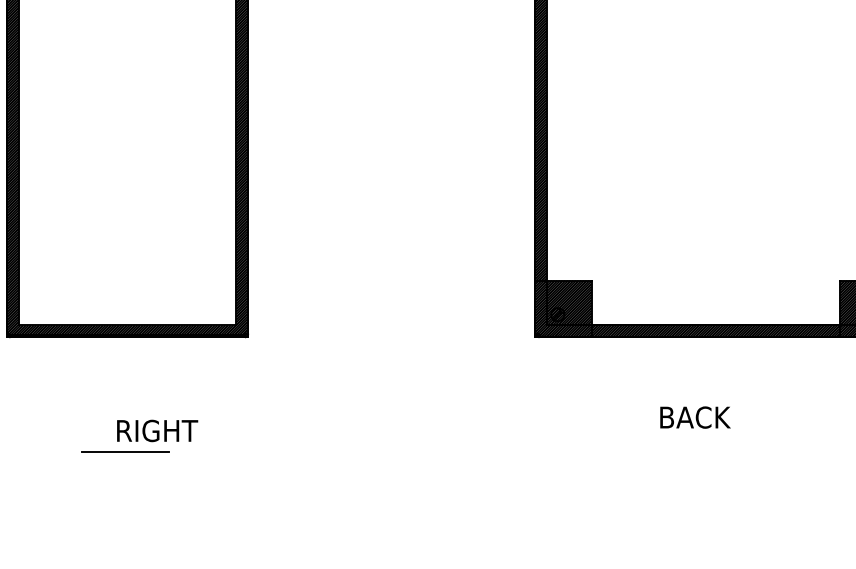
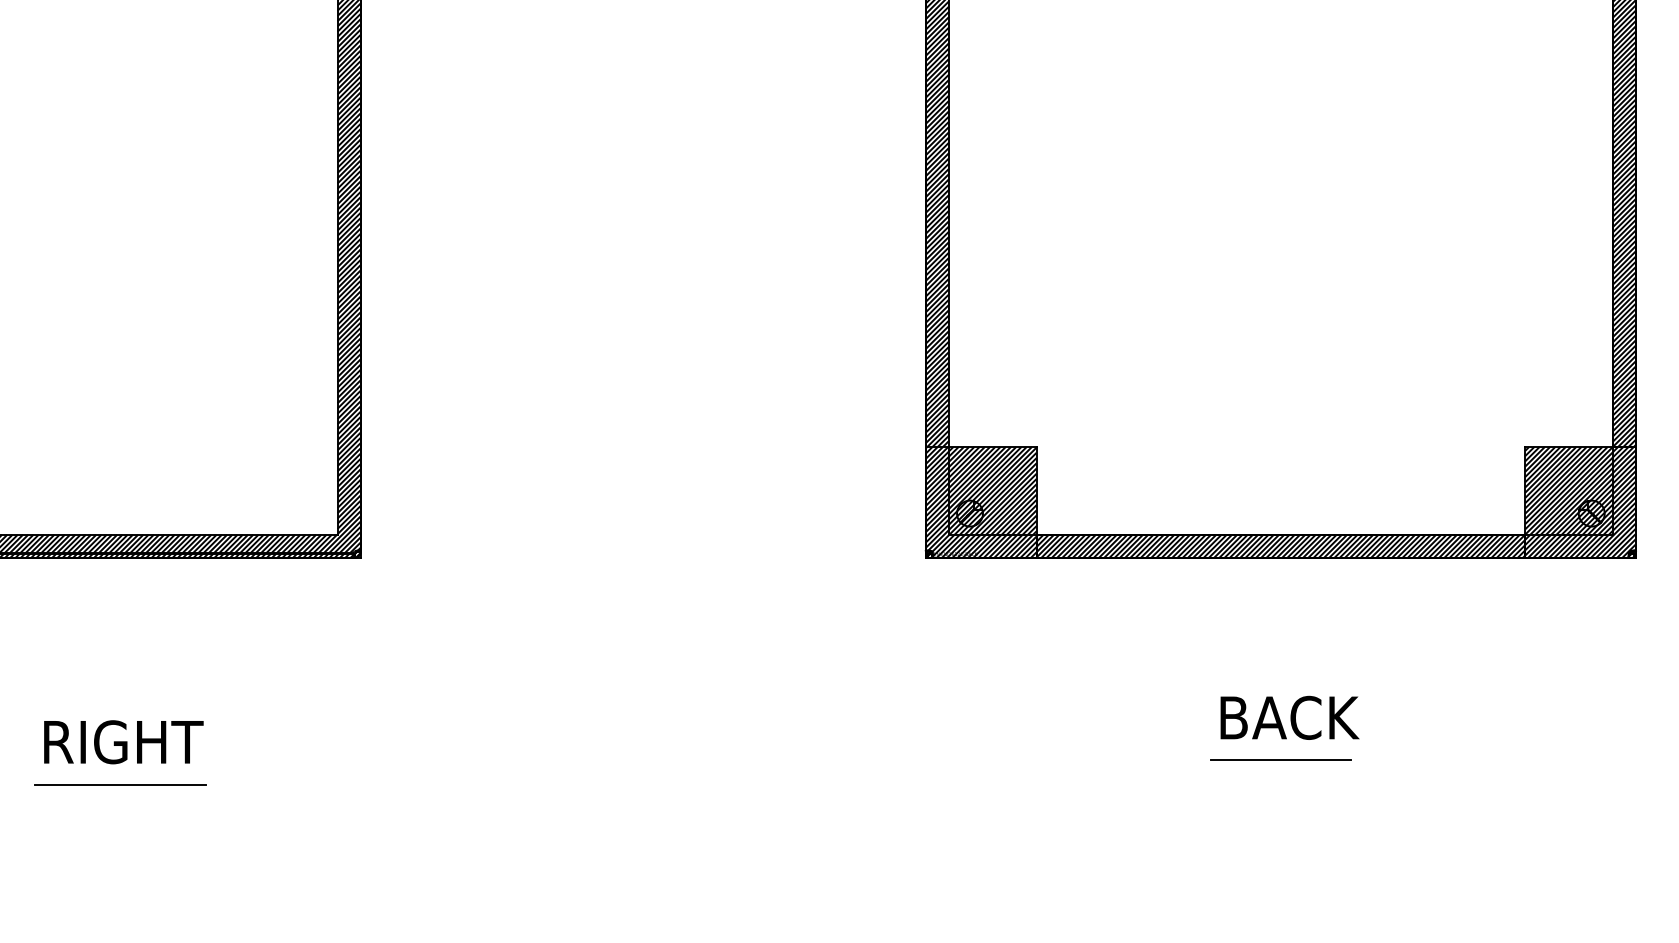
text: (695, 417) -> (1289, 717), moved
text: (157, 430) -> (123, 741), moved
line: (715, 440) -> (1280, 761), added

